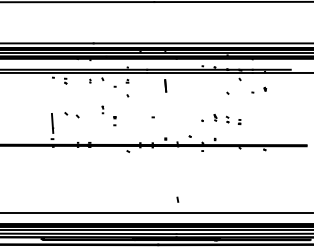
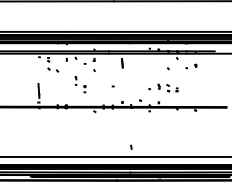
part: (102, 109) -> (75, 80), size x1.6
part: (71, 115) -> (52, 70), moved
part: (227, 119) -> (168, 88), size x1.6

